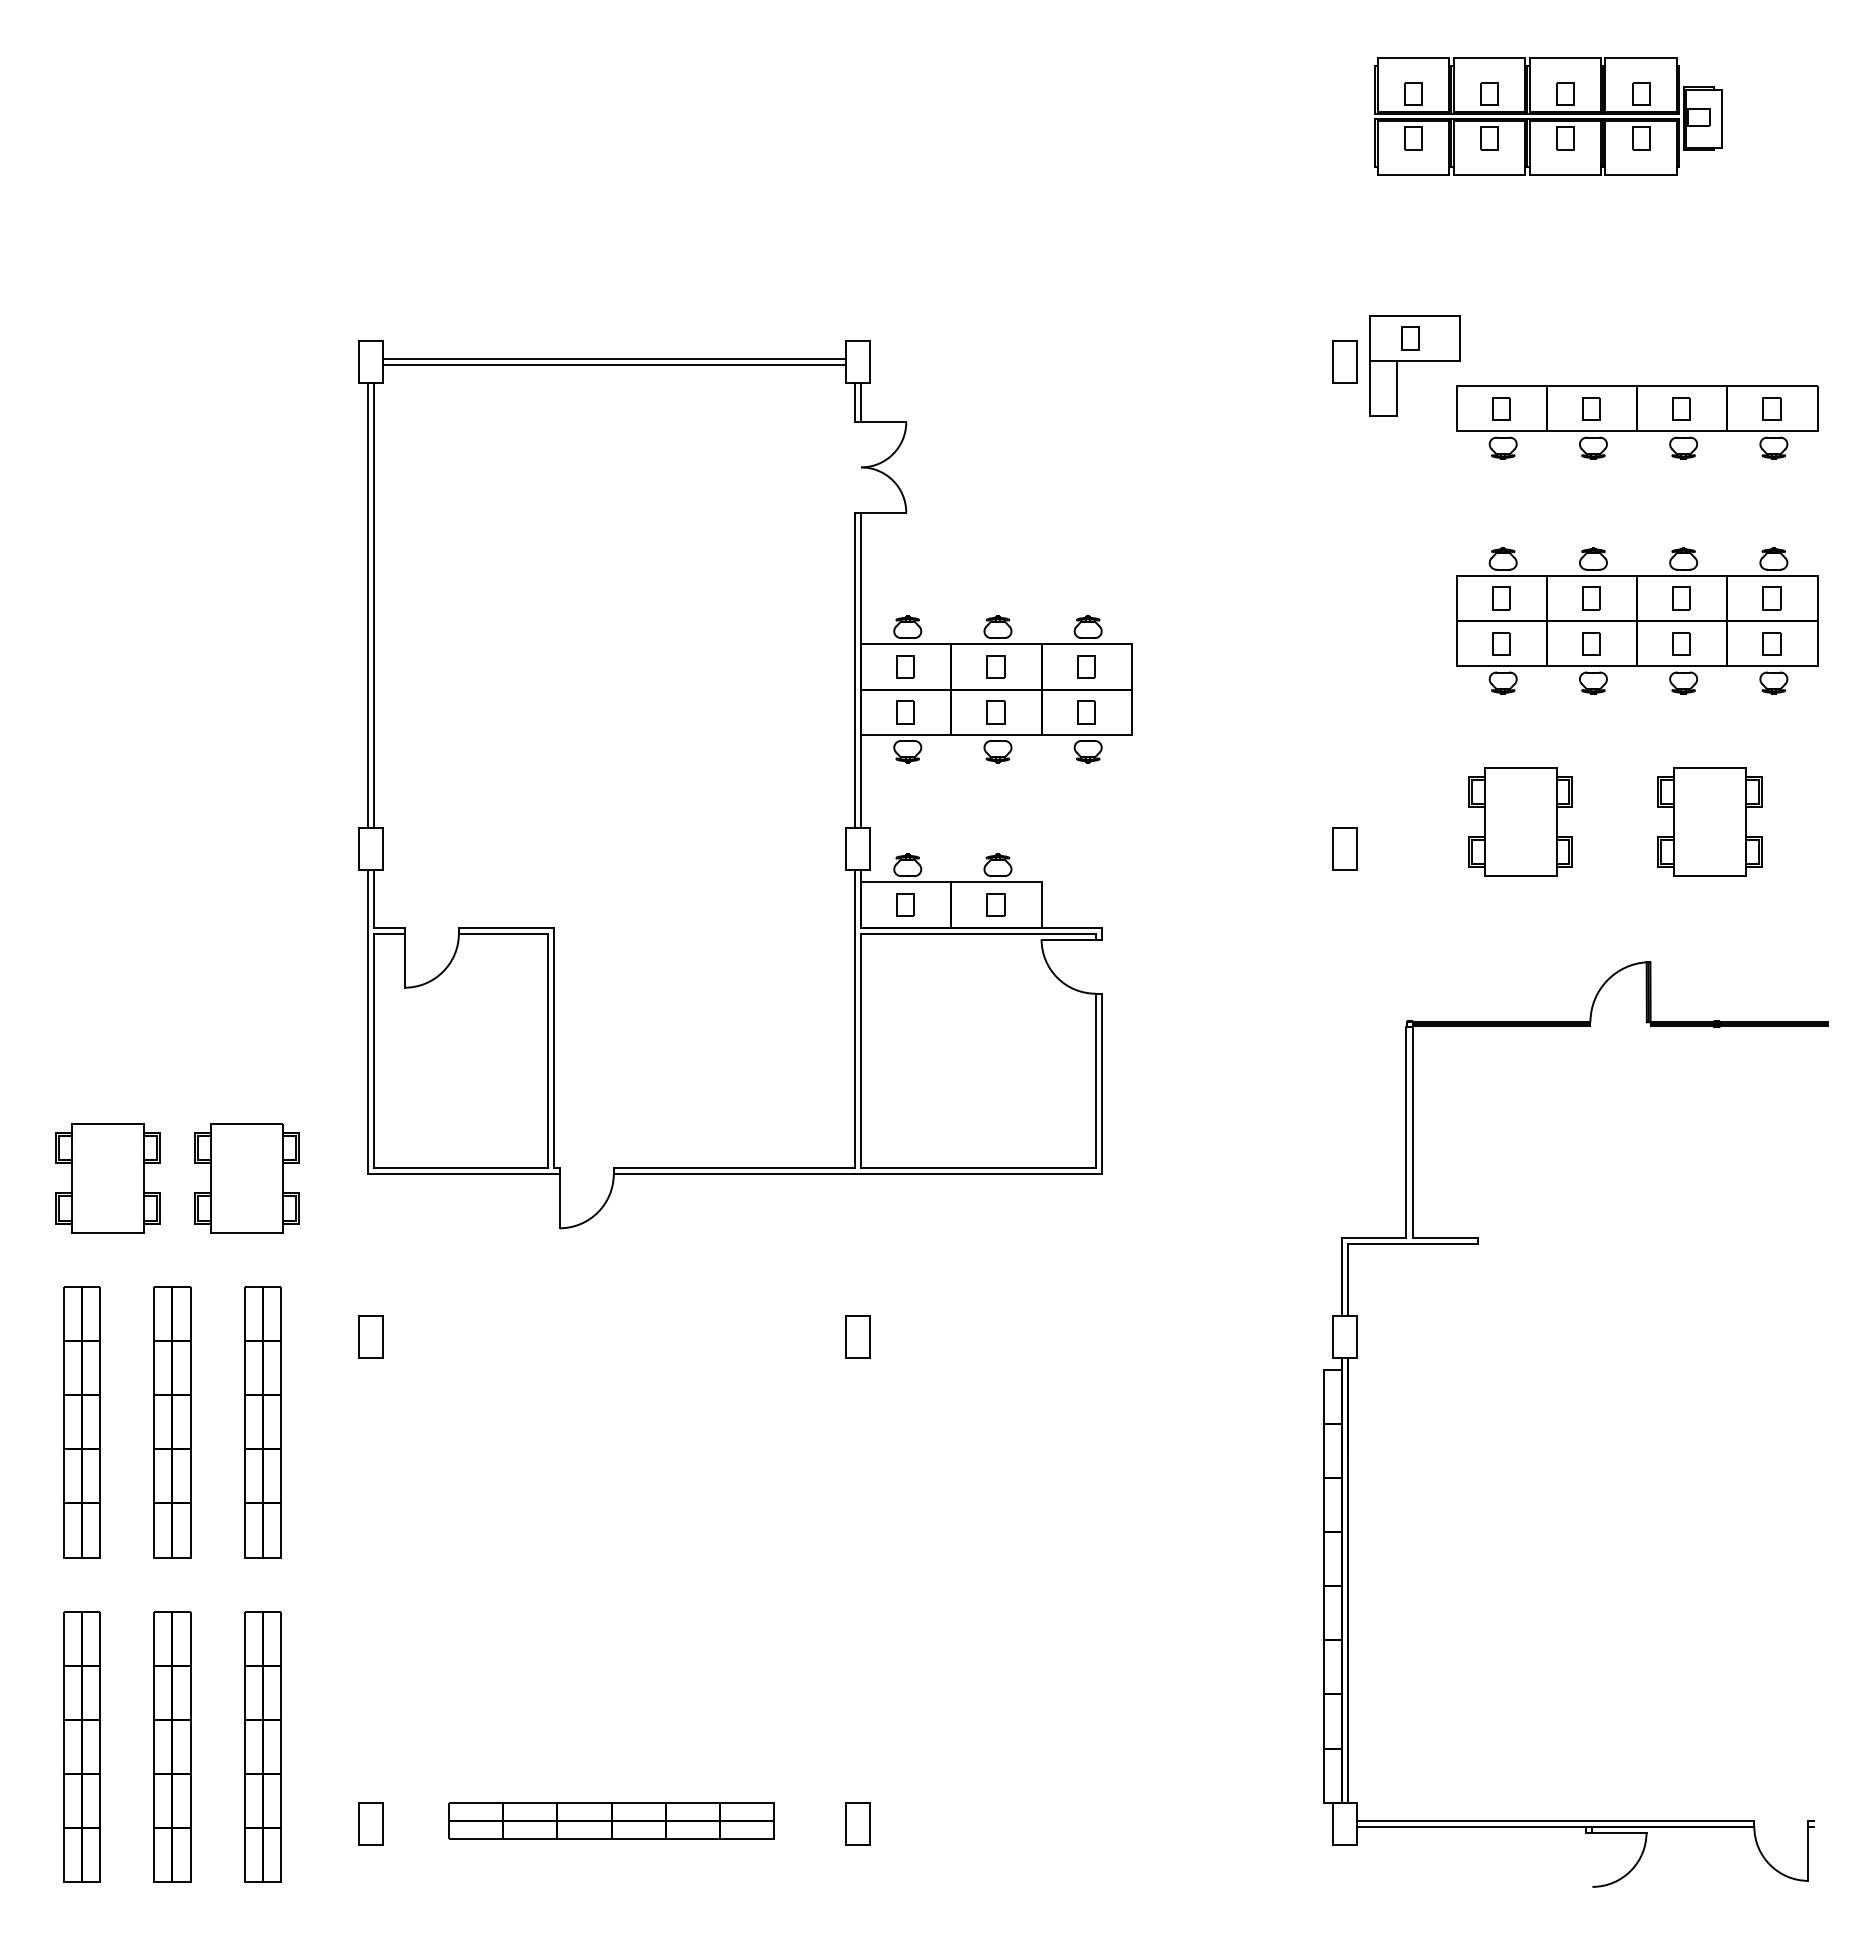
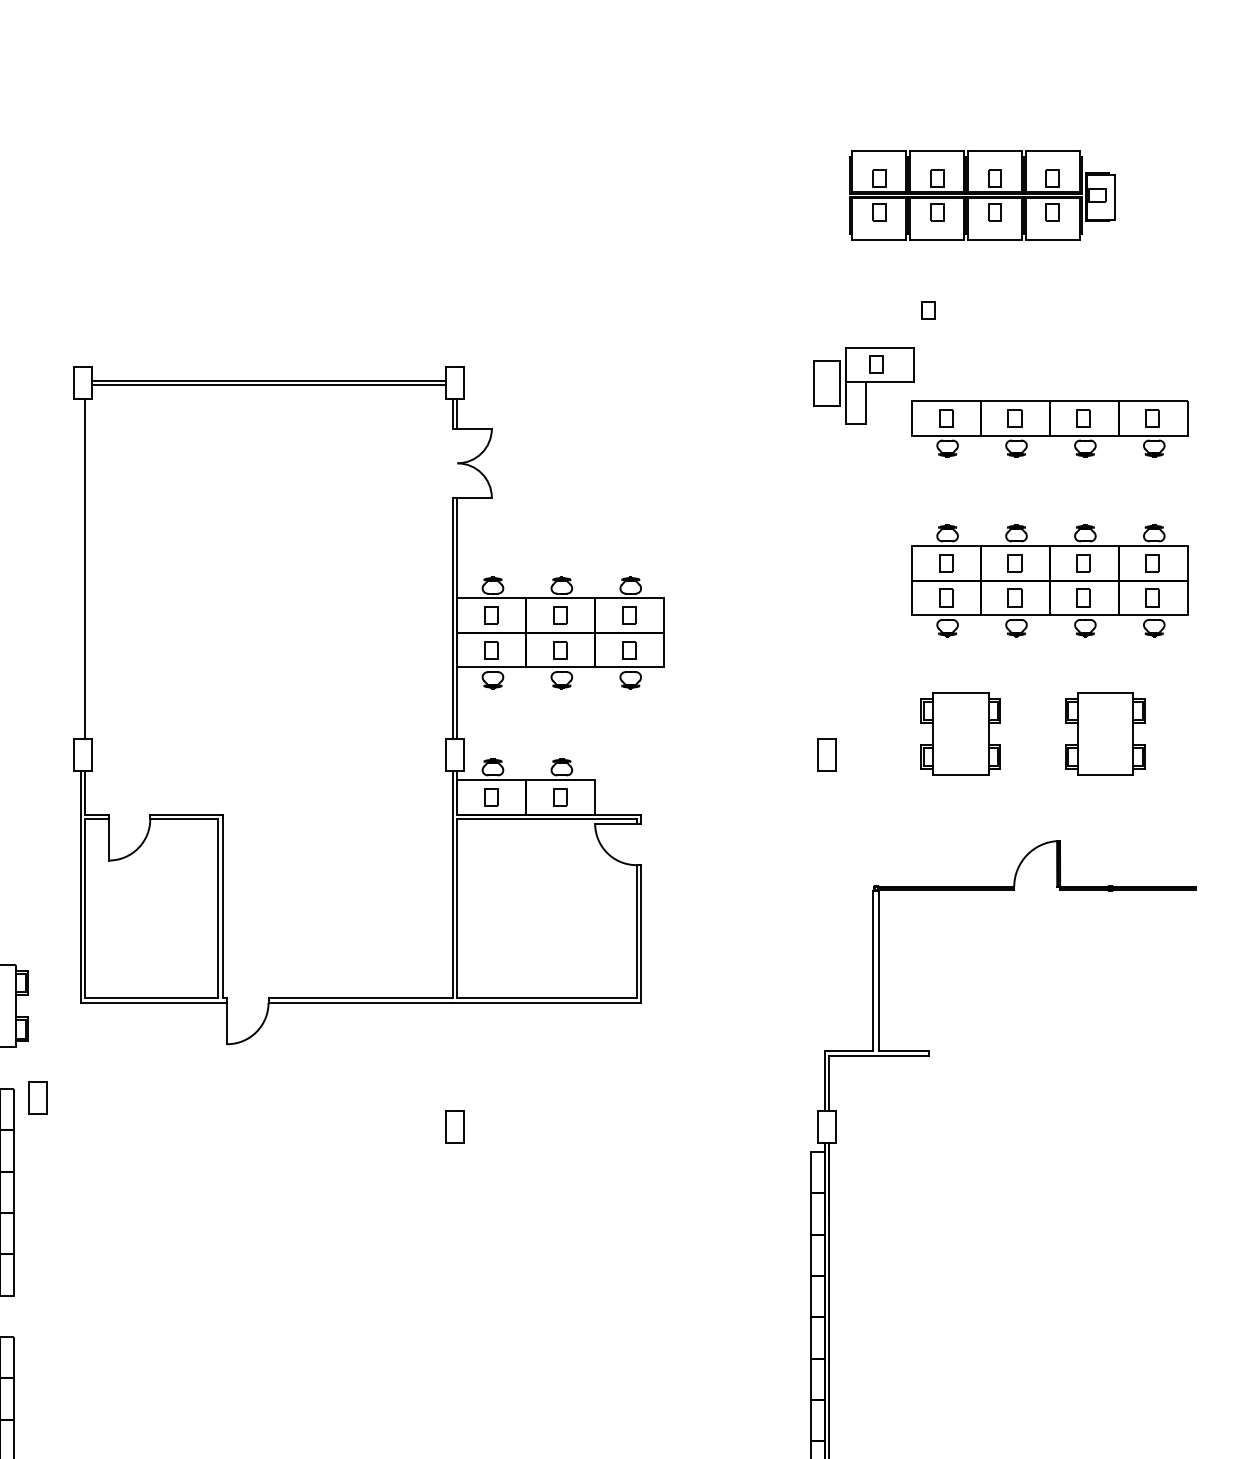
part: (1478, 267) -> (928, 310), added
part: (1344, 361) -> (826, 382), size x1.4
line: (367, 605) -> (80, 568), removed
part: (370, 1336) -> (37, 1097), moved

